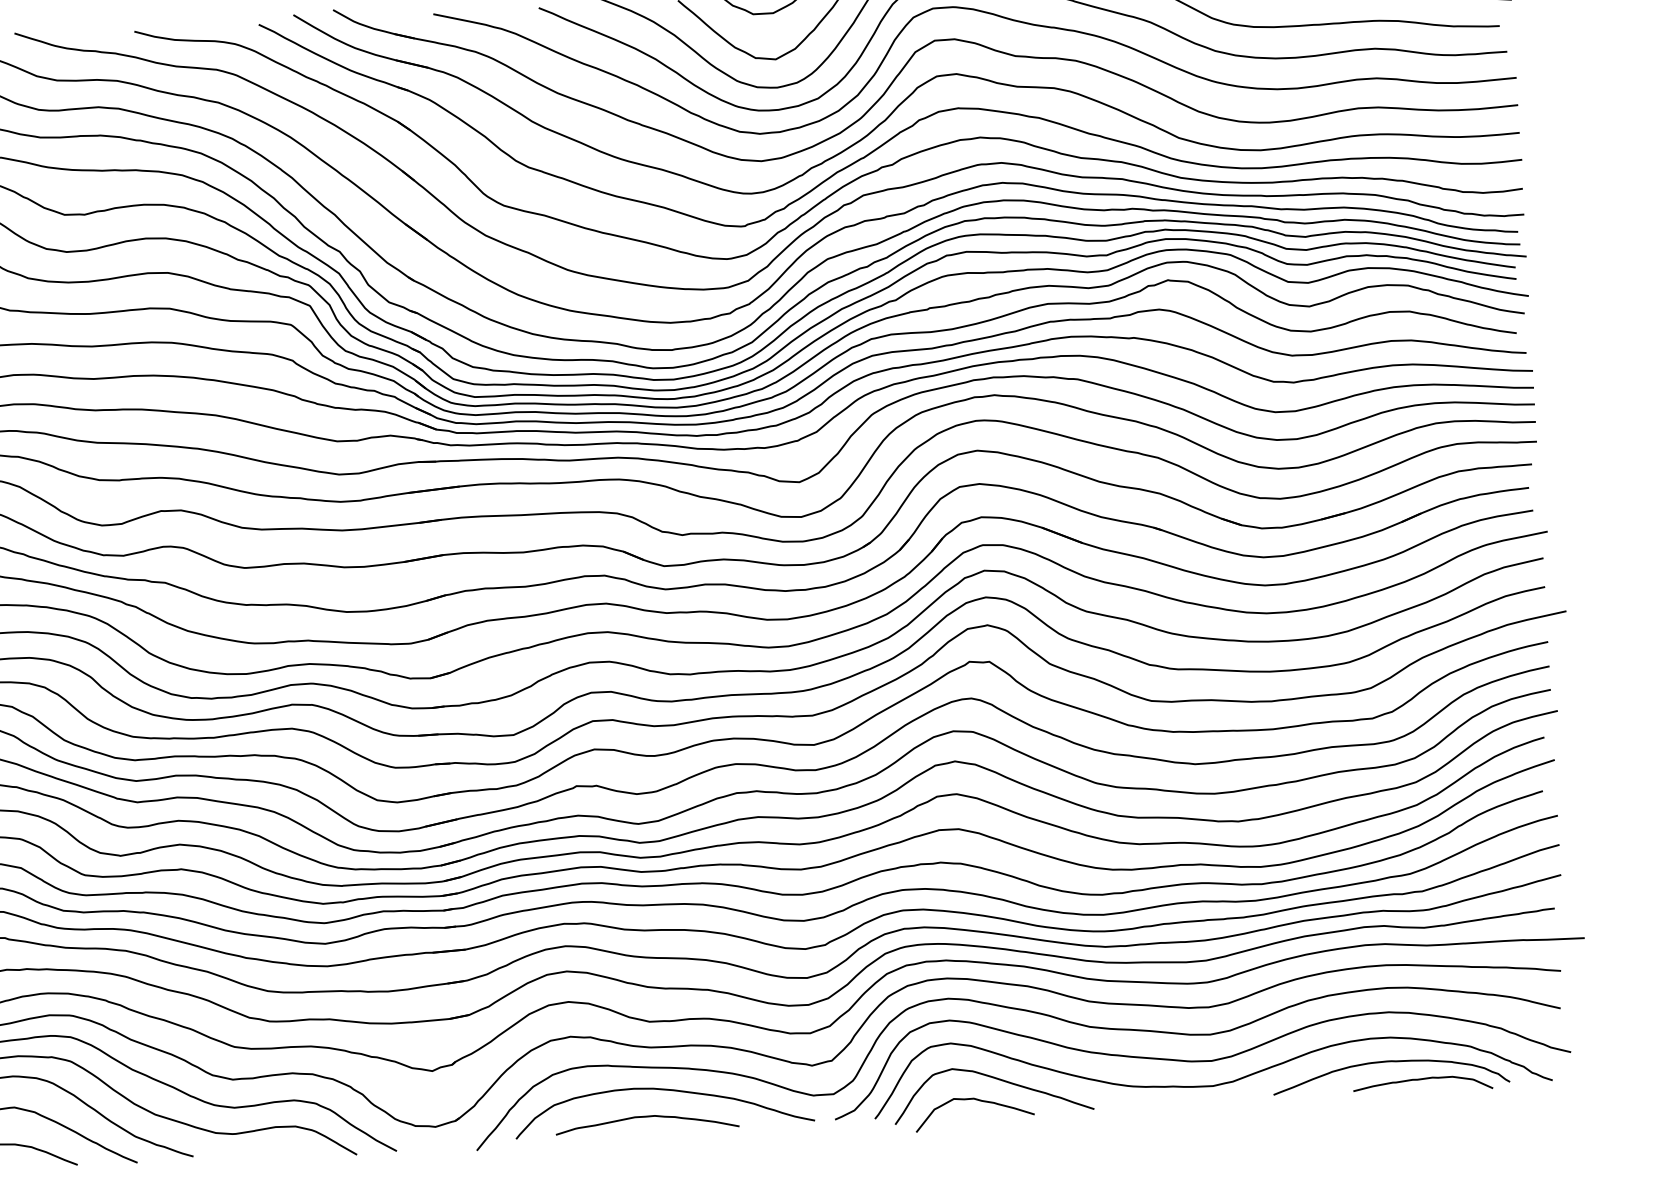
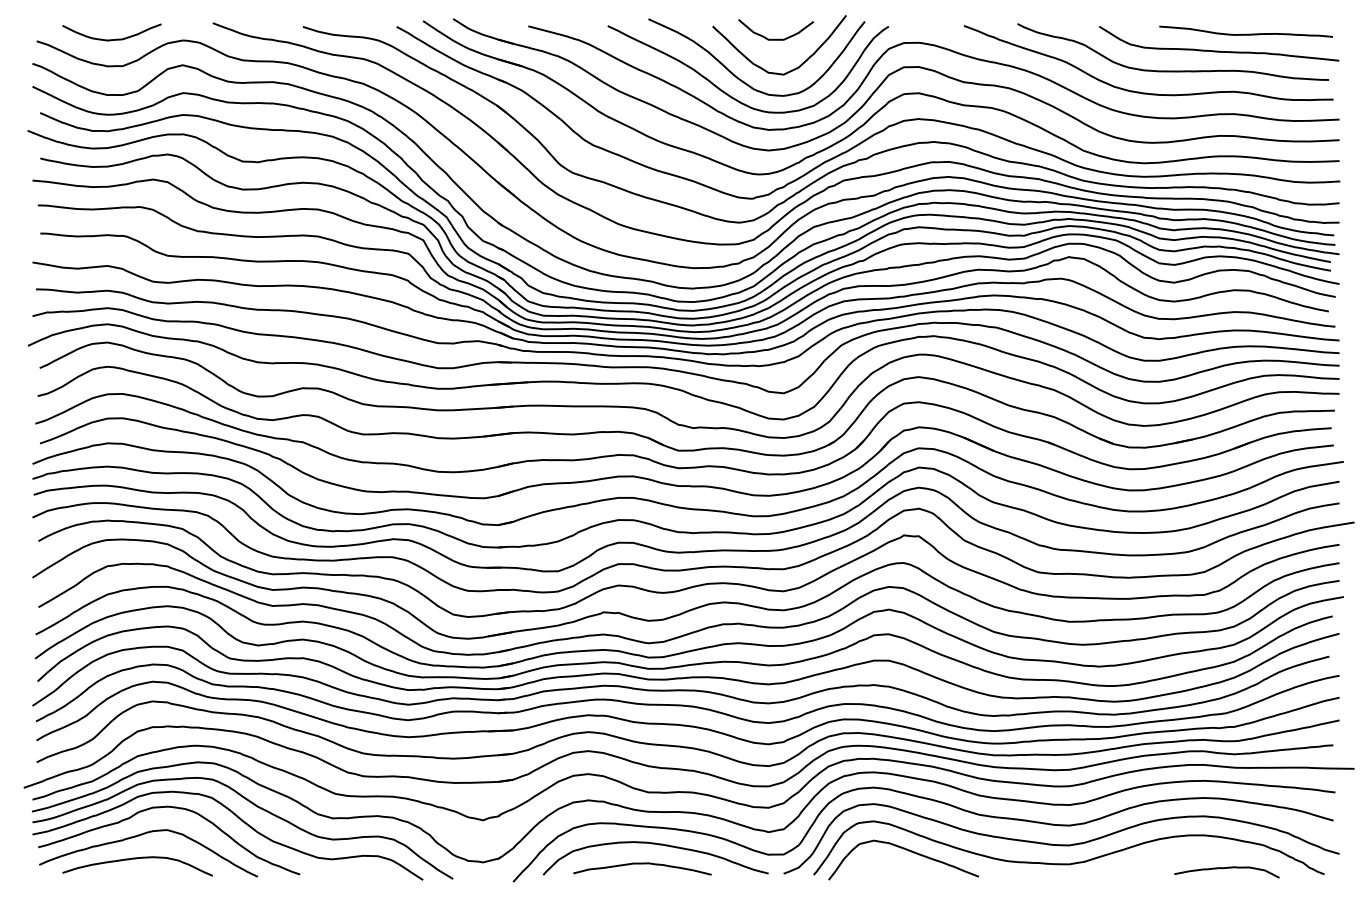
curve: (1390, 1062) -> (1203, 854), removed
curve: (976, 1100) -> (890, 865), removed

